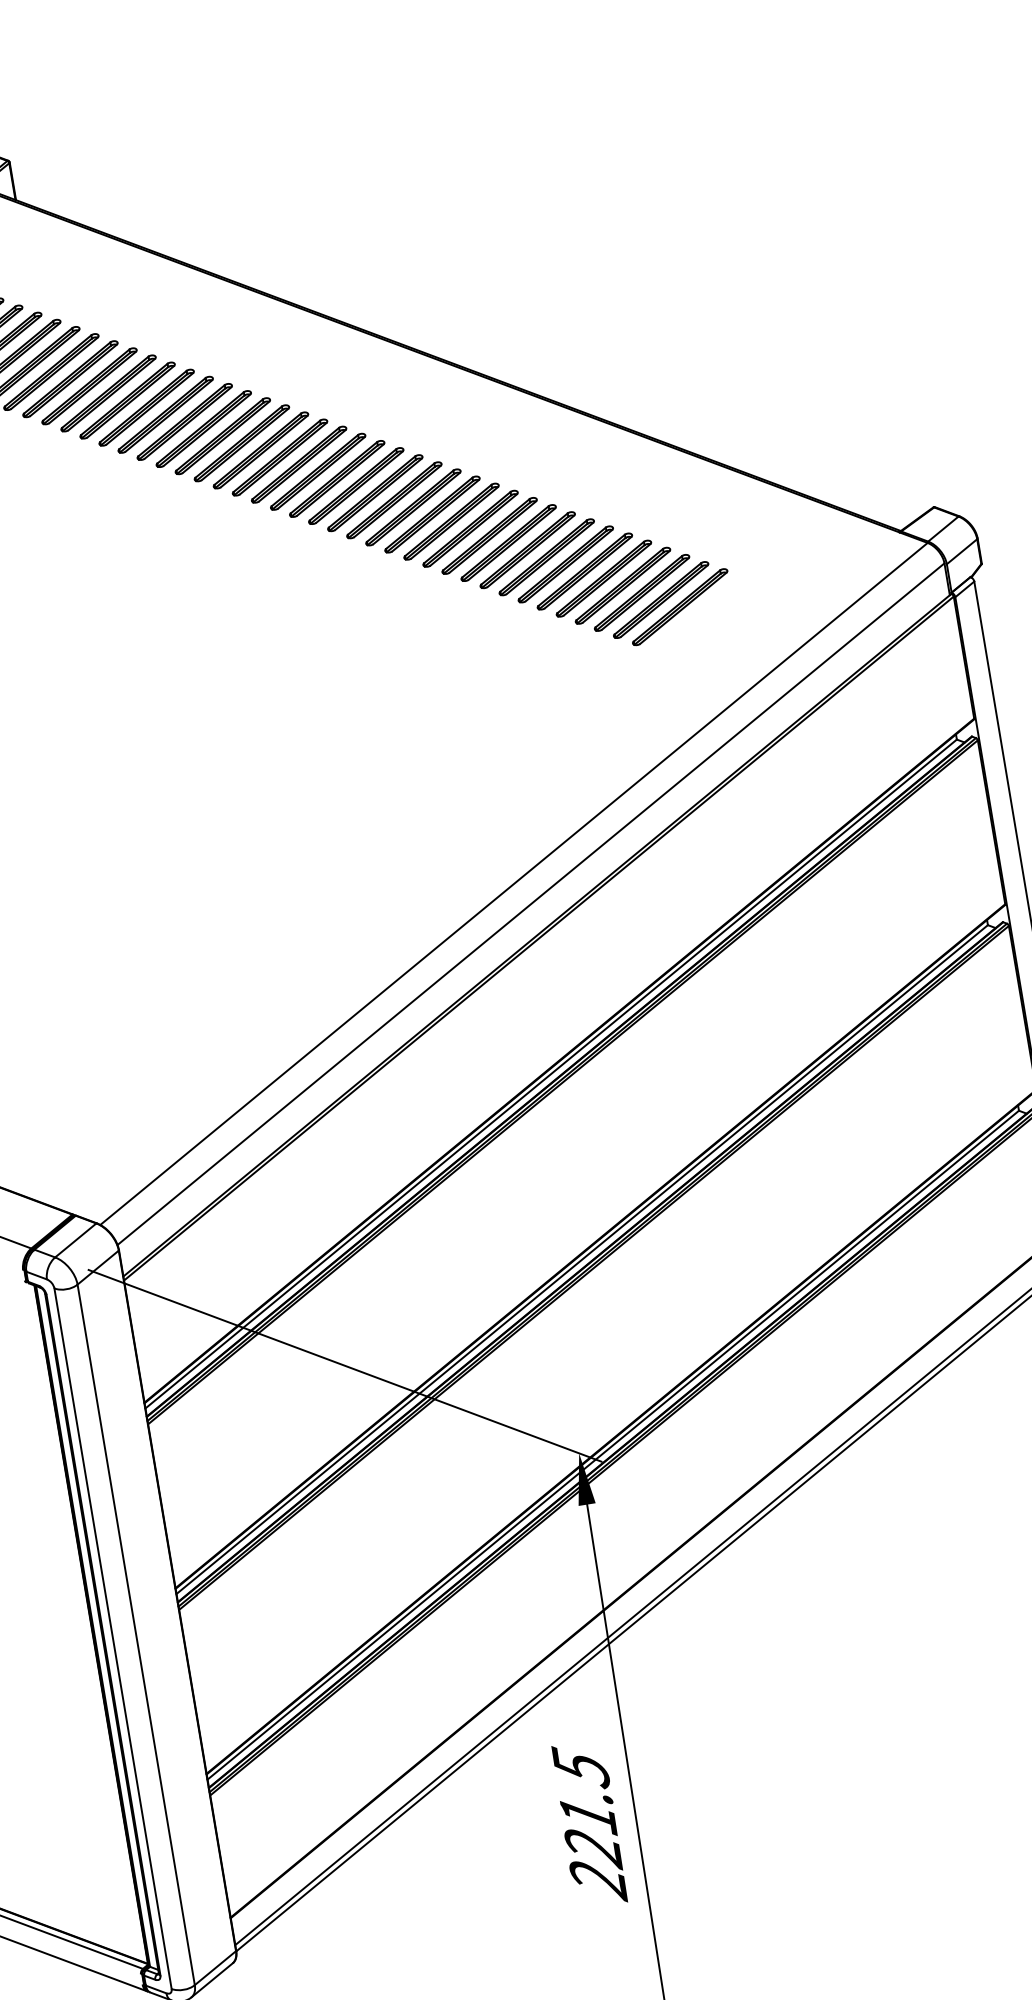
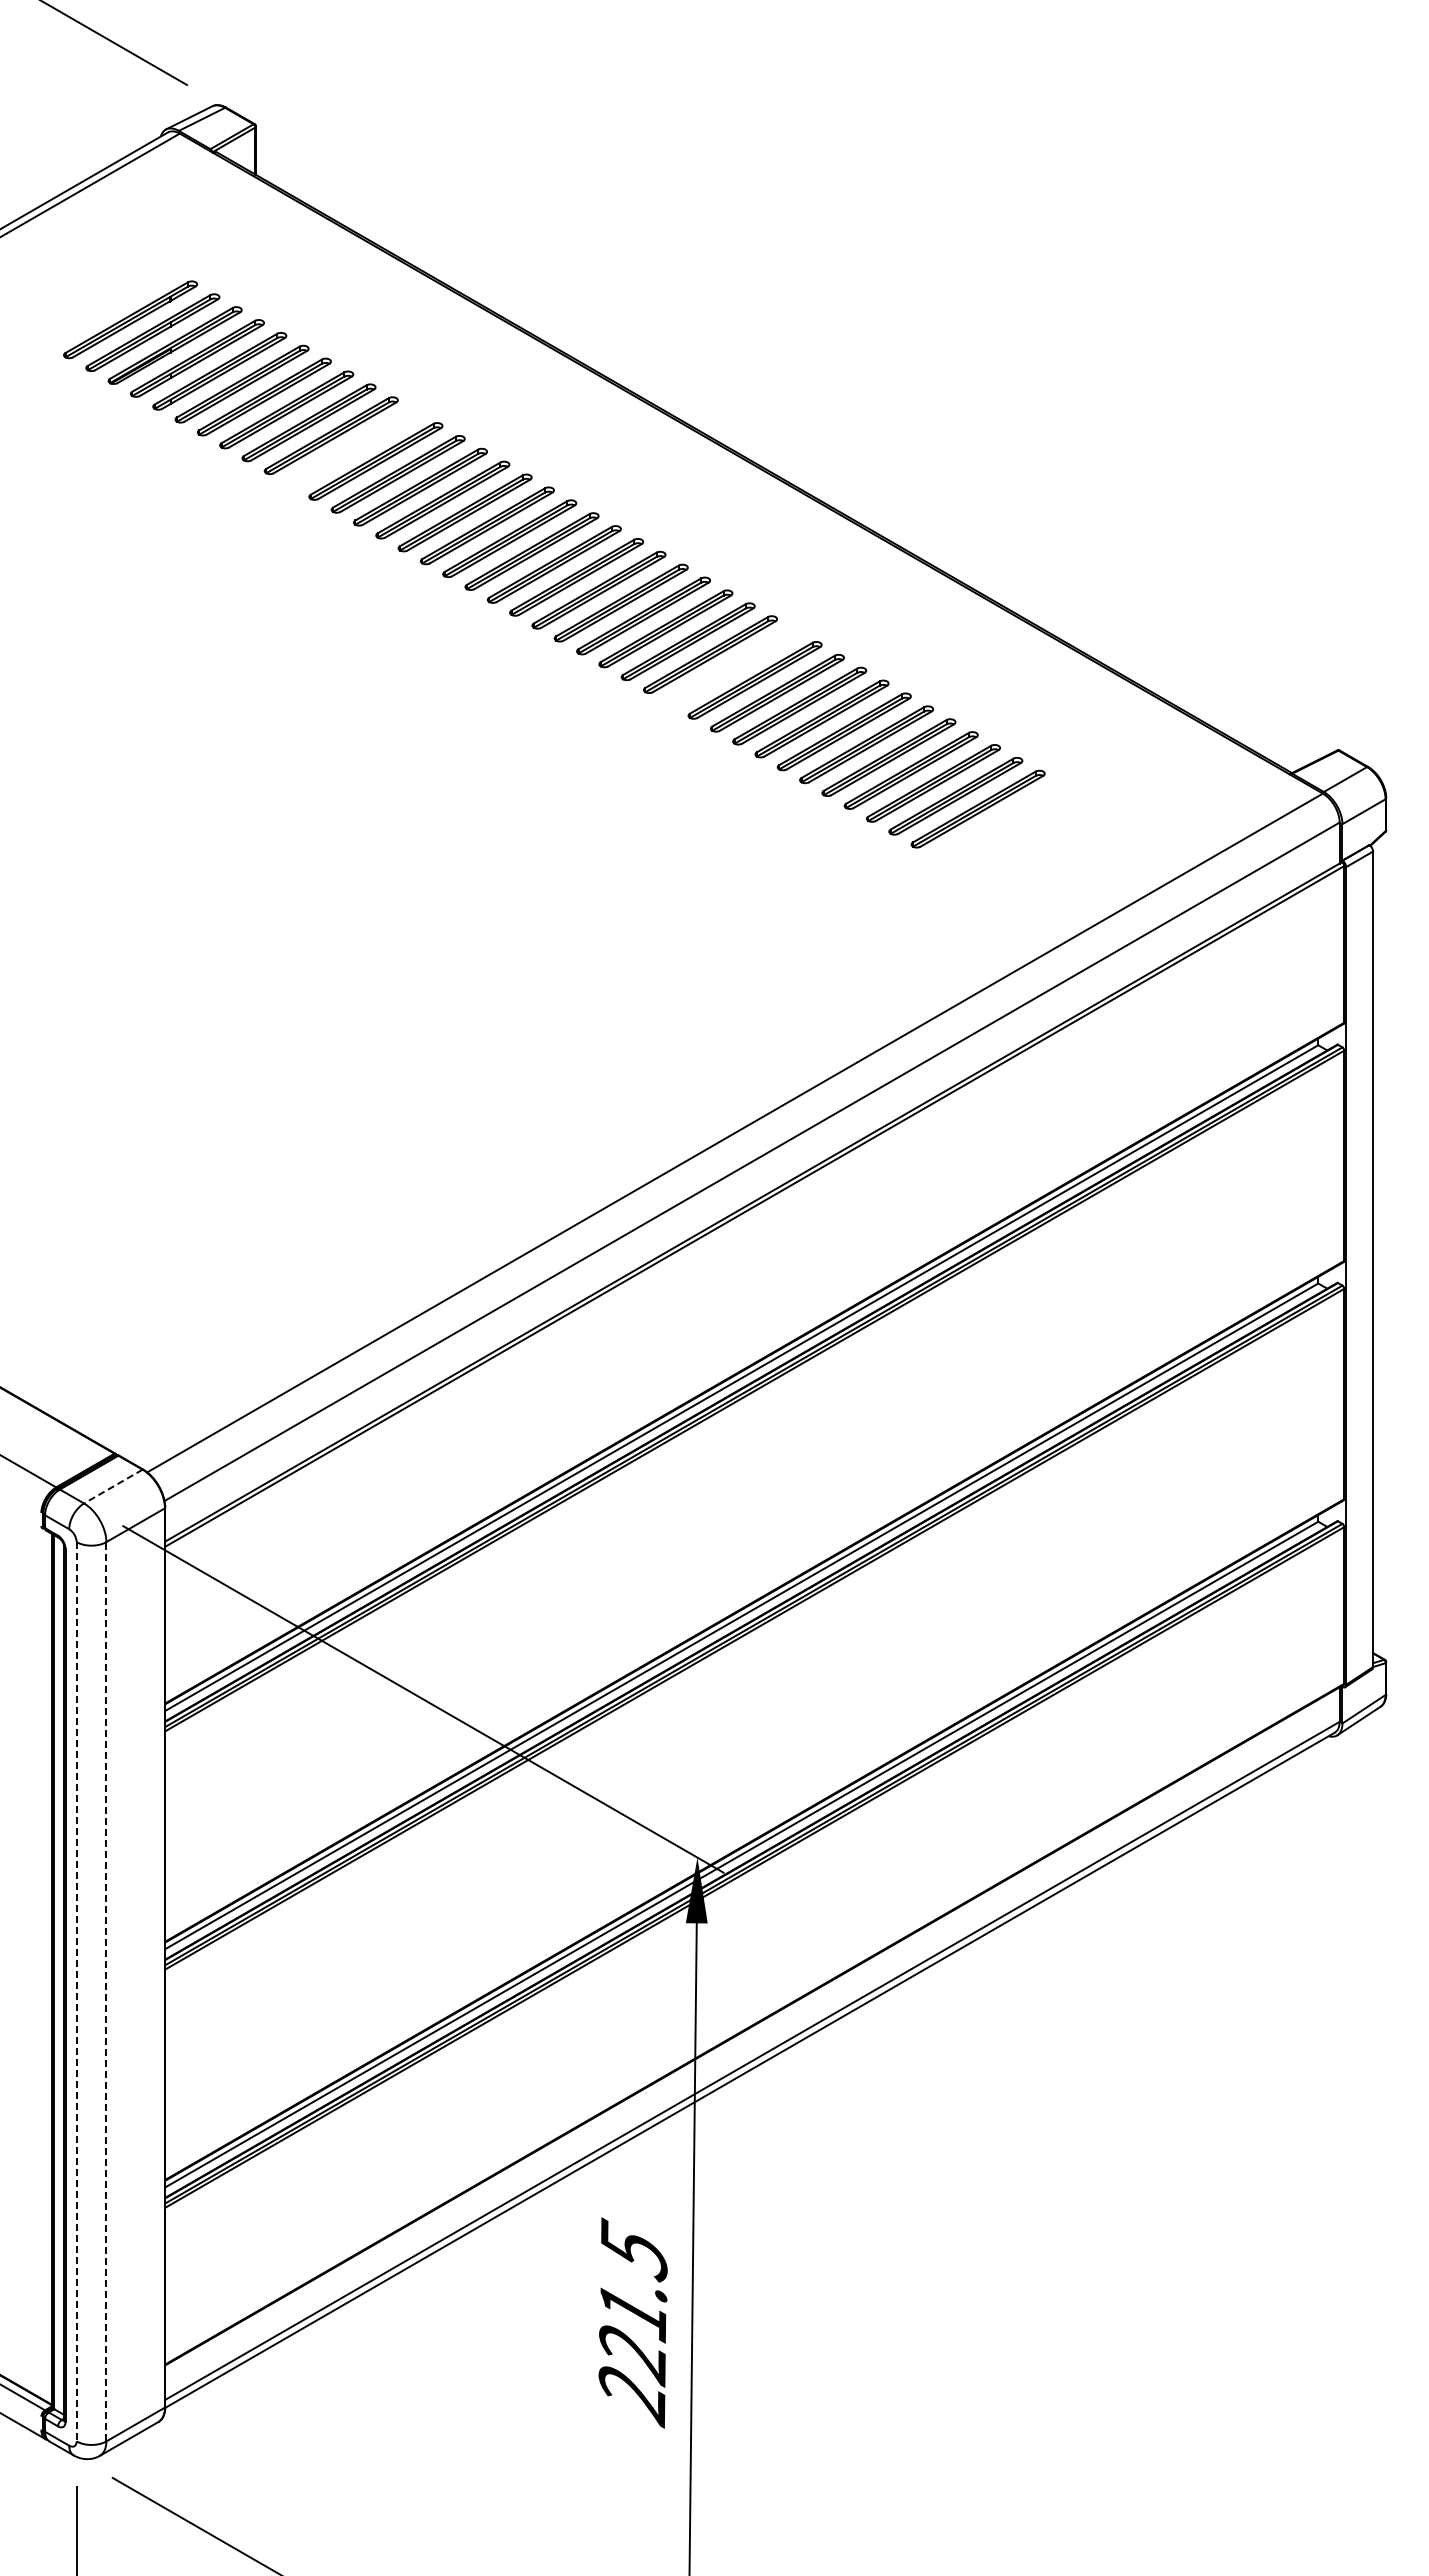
part: (127, 400) -> (353, 448), removed
part: (451, 521) -> (732, 667), removed
part: (680, 606) -> (1000, 821), removed
line: (75, 1240) -> (113, 1486), solid -> dashed
line: (136, 1634) -> (106, 1991), solid -> dashed
line: (112, 1638) -> (76, 1991), solid -> dashed

